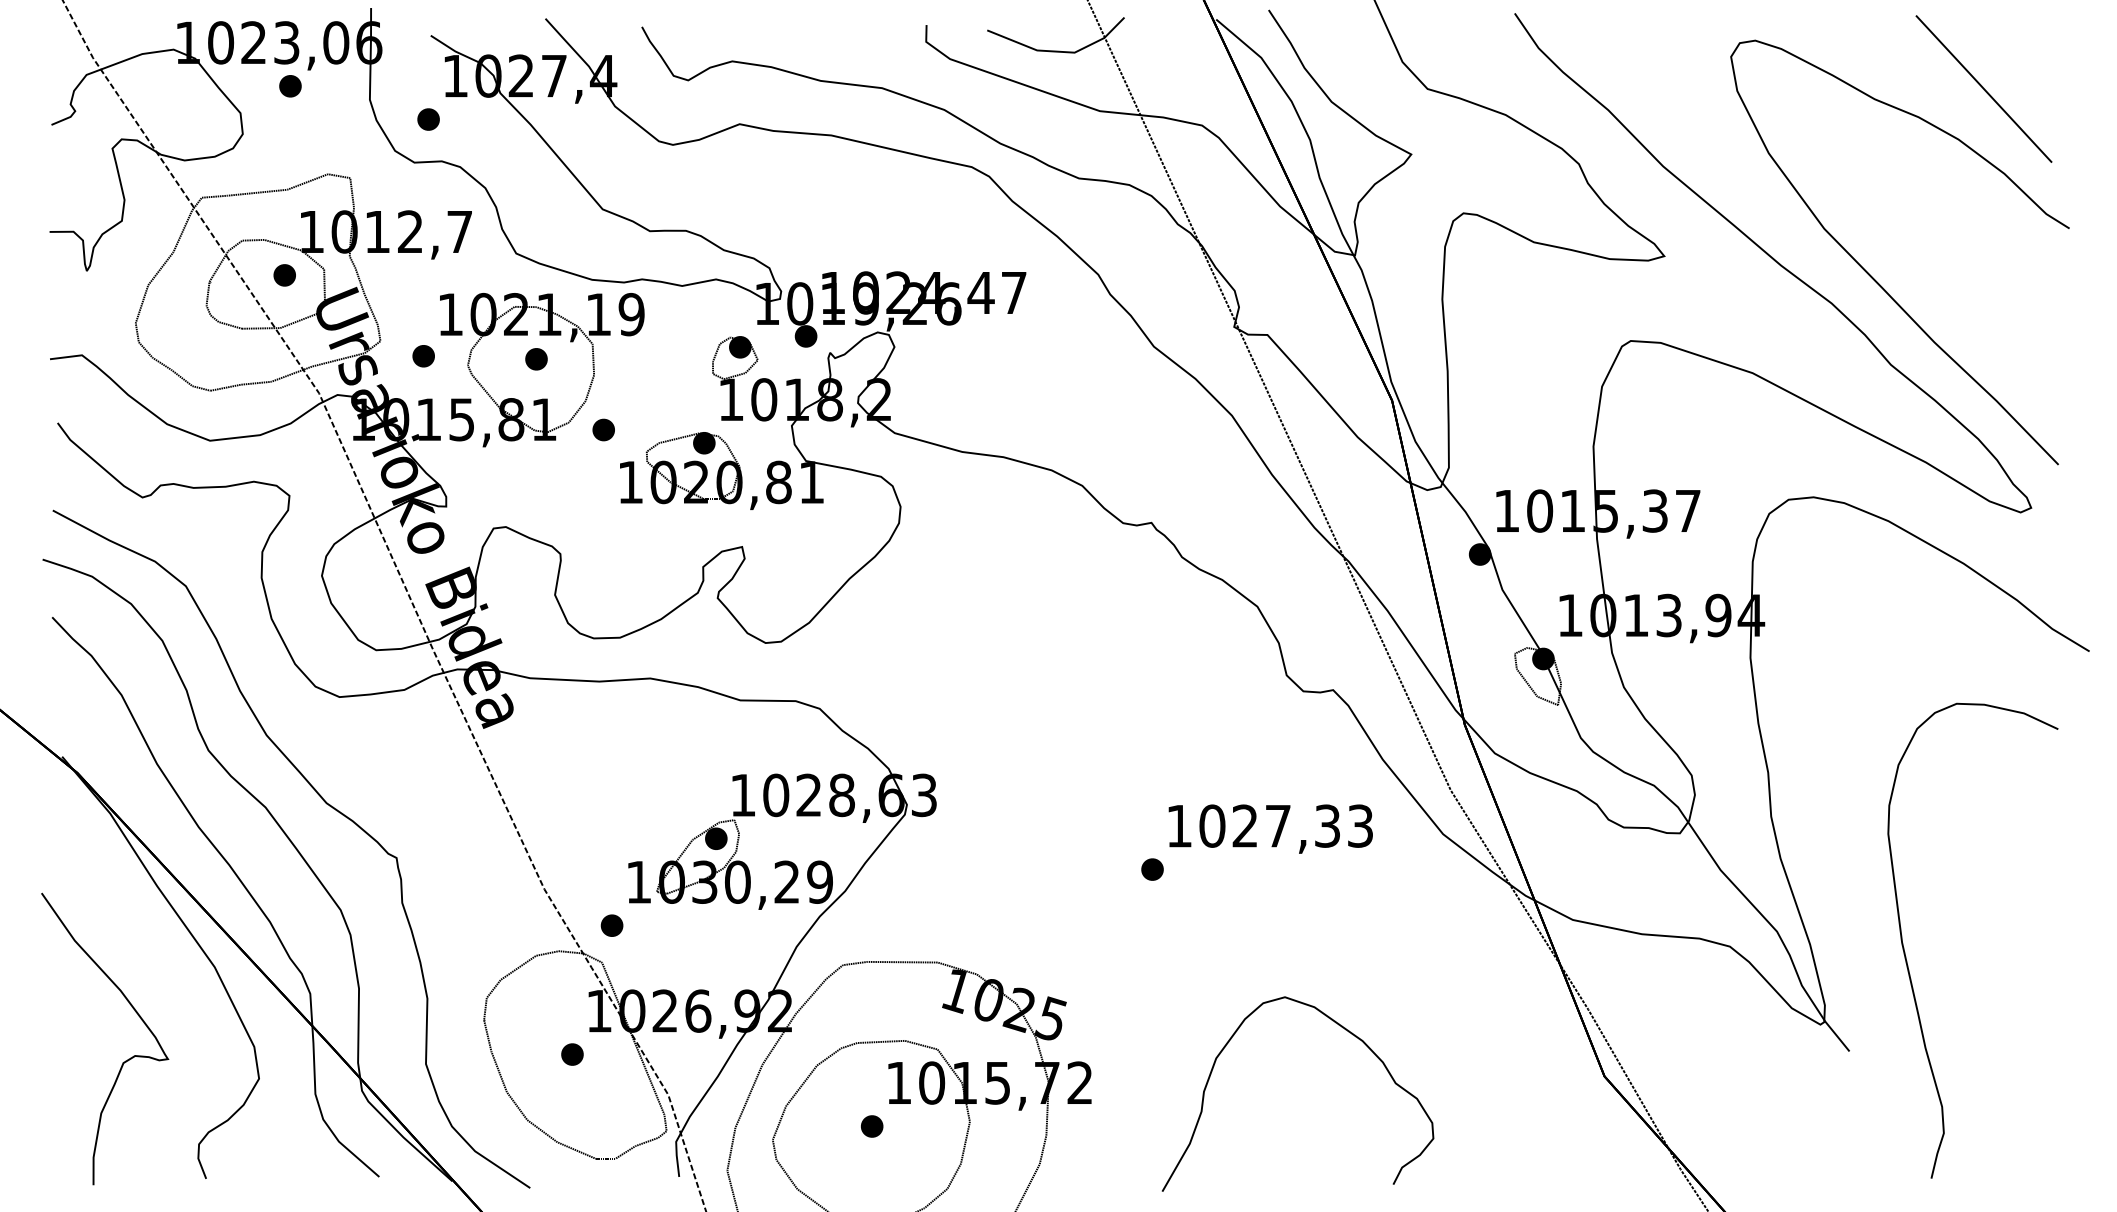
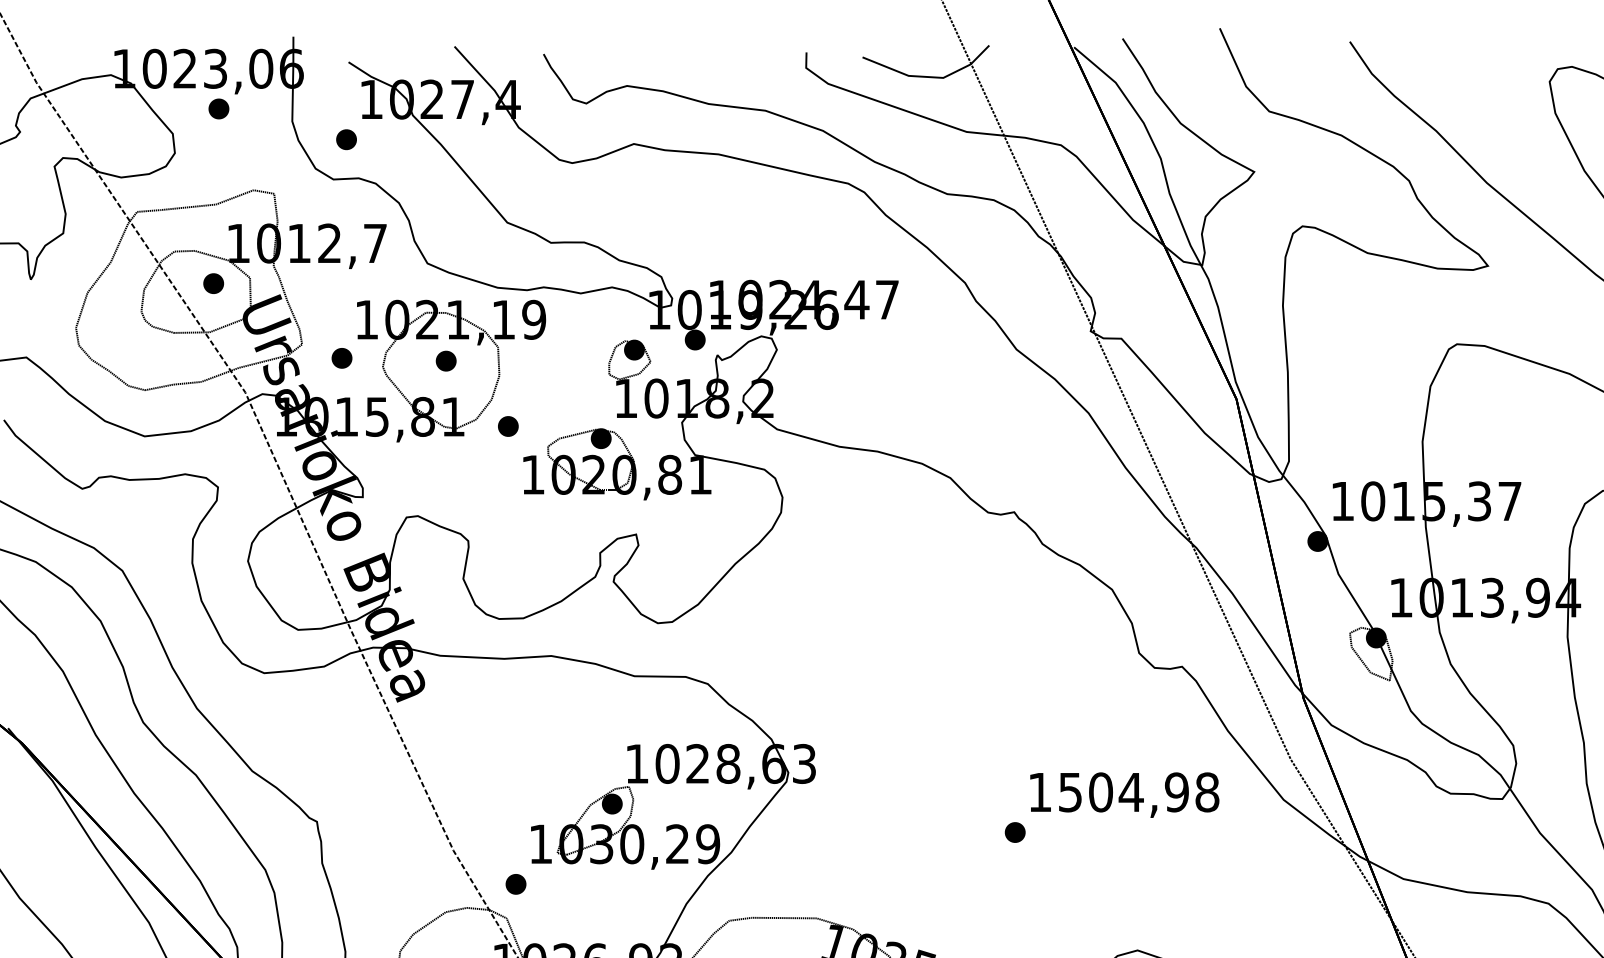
text: (1286, 825) -> (1138, 791), 1027,33 -> 1504,98

